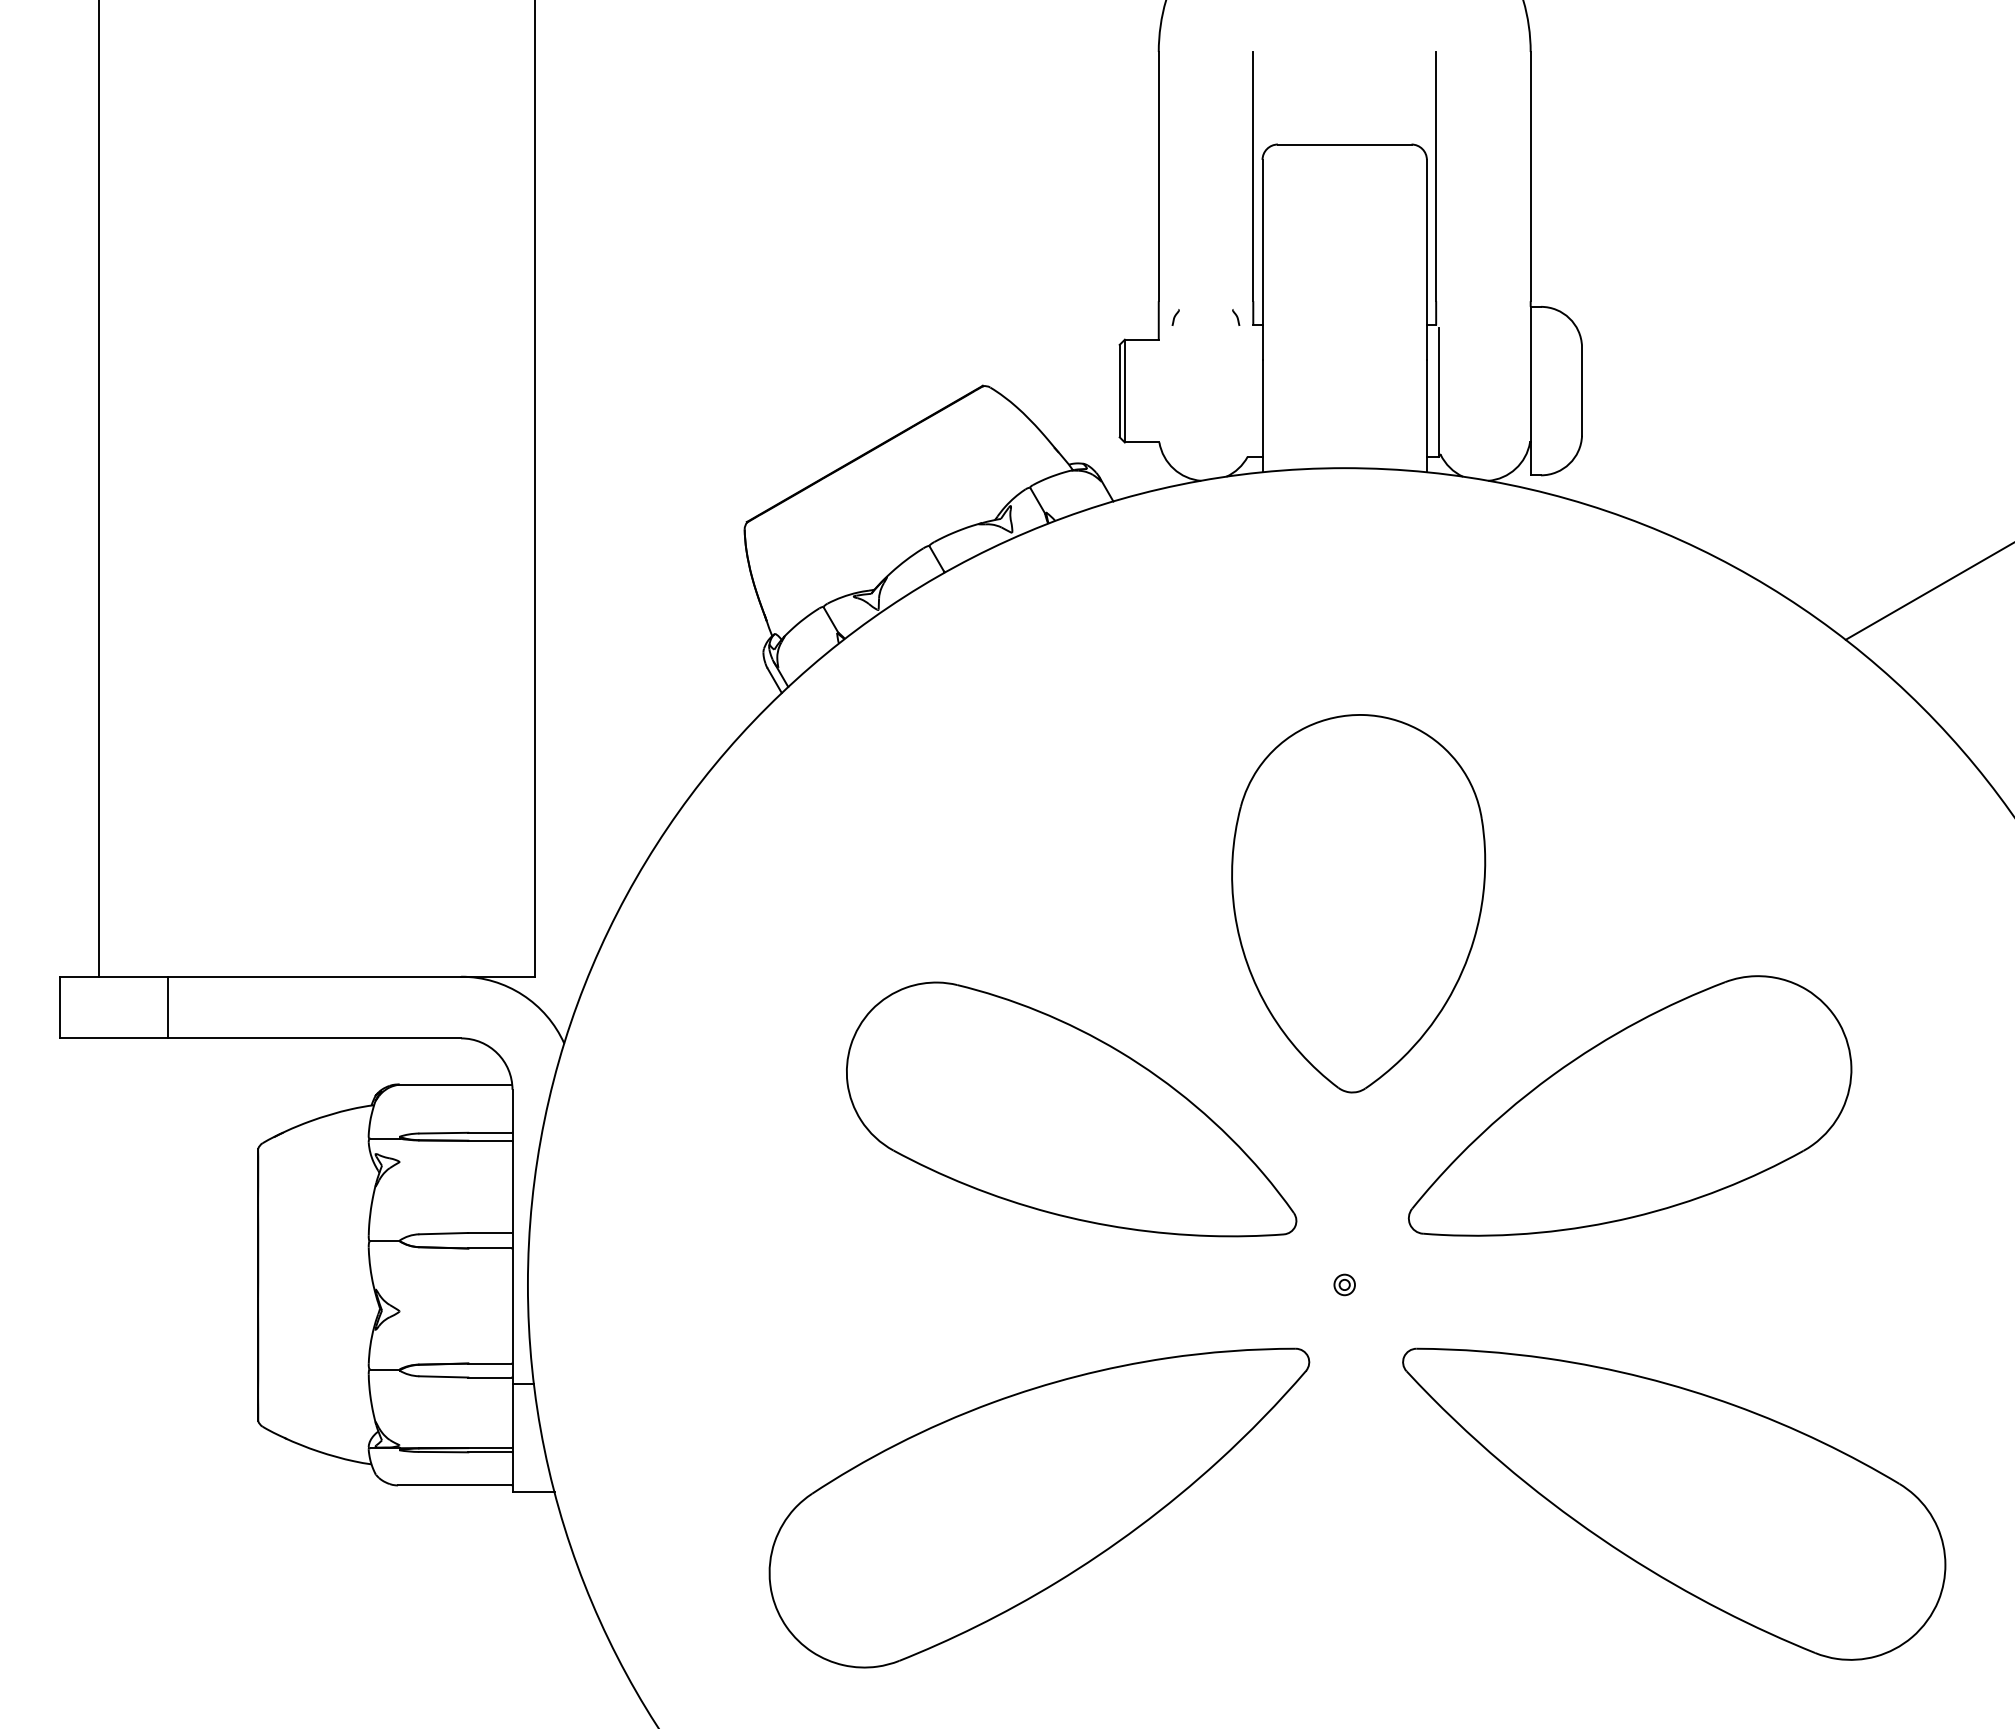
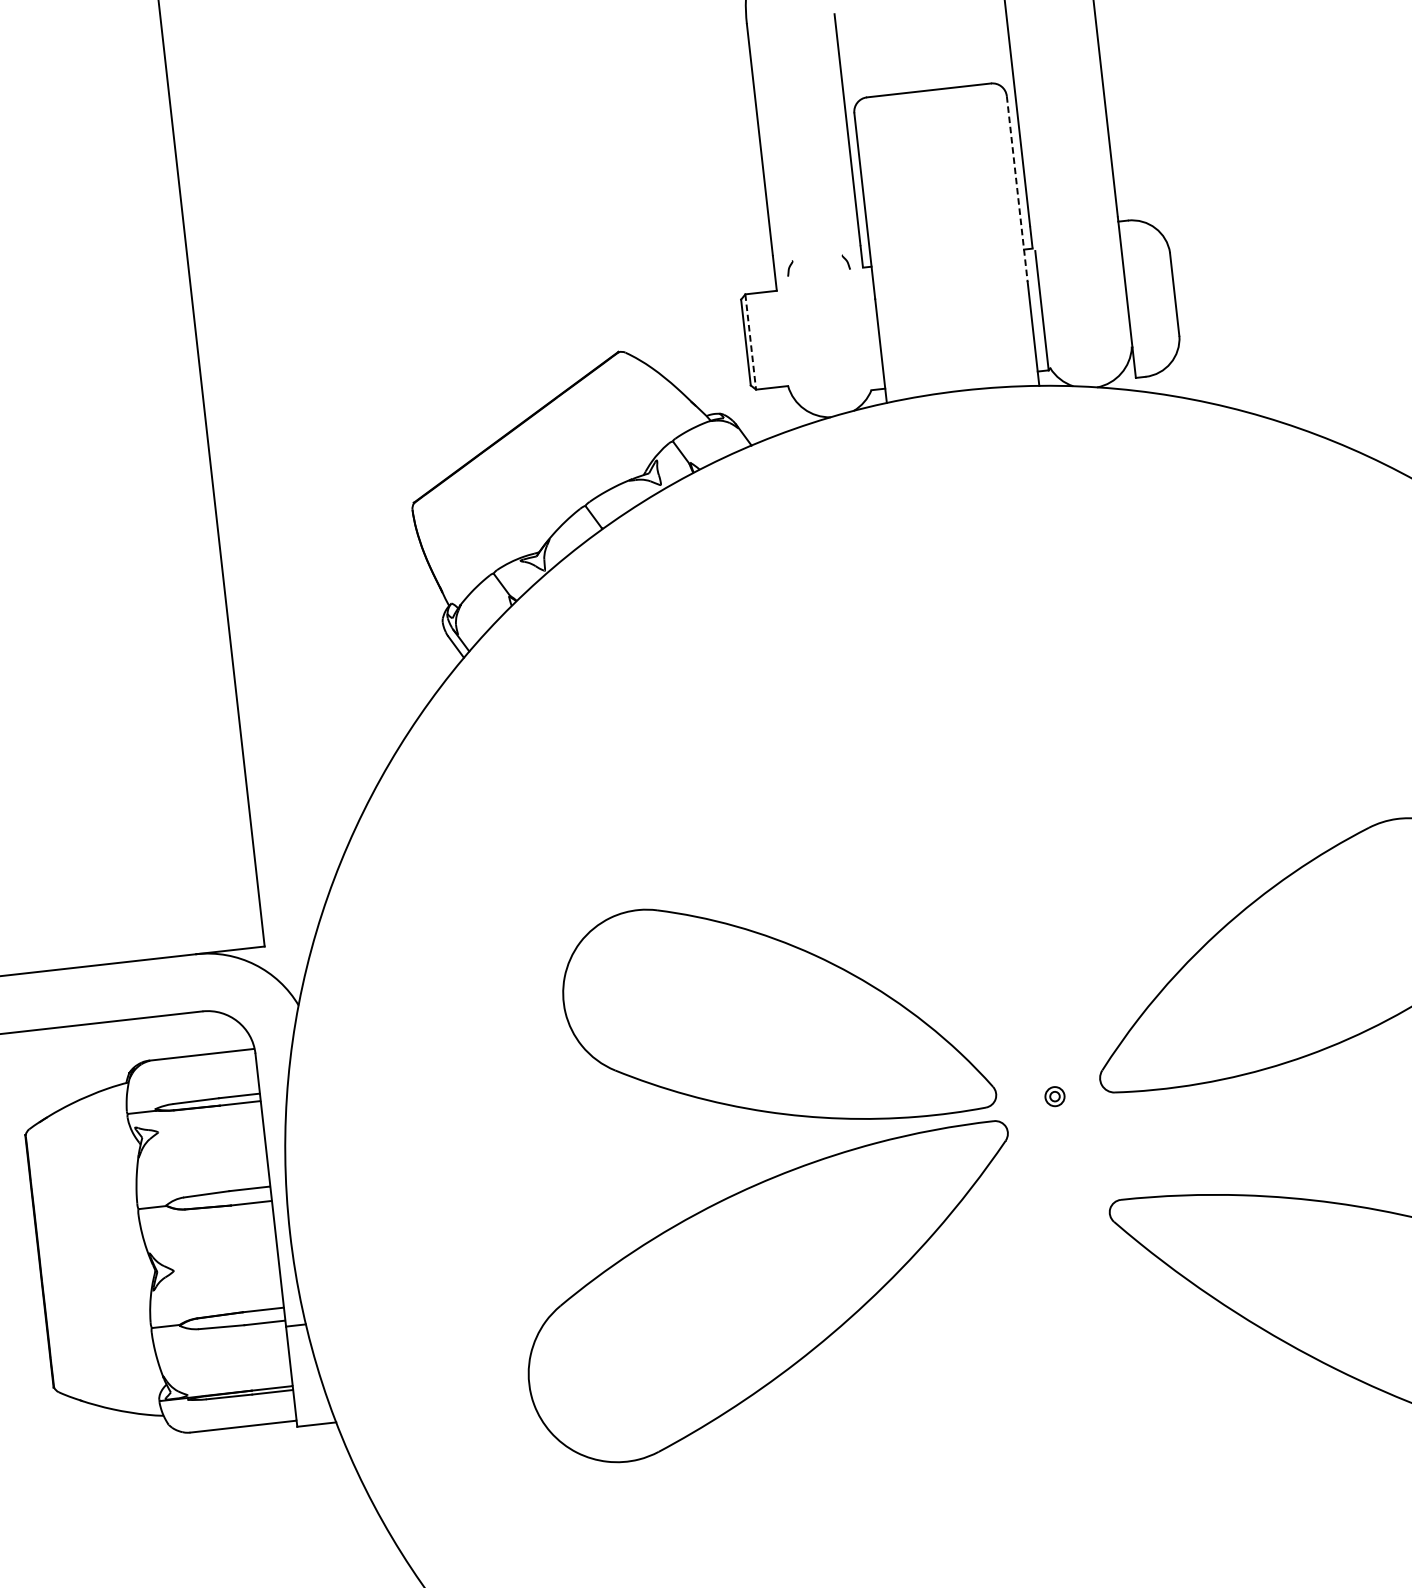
line: (1426, 260) -> (1016, 189), solid -> dashed
line: (1124, 391) -> (750, 342), solid -> dashed
part: (1358, 903) -> (1020, 792), removed
part: (1344, 1284) -> (1054, 1096), moved
part: (1039, 1507) -> (772, 1295), moved

